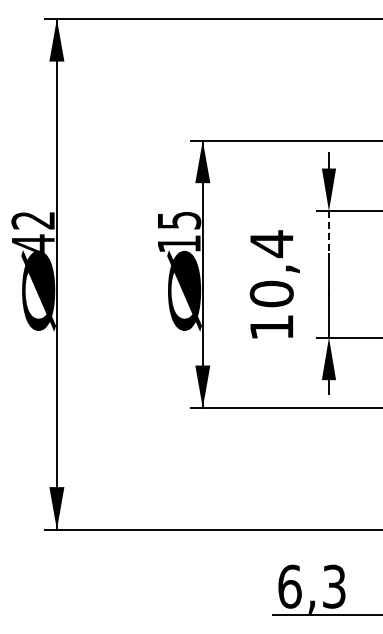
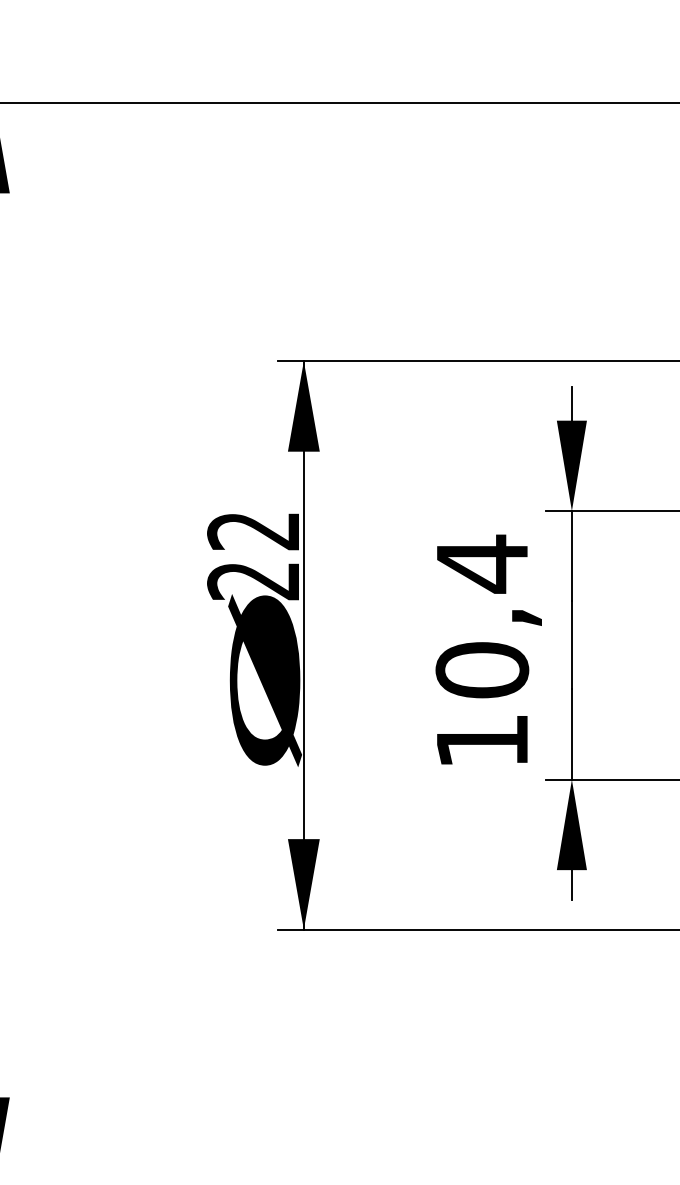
text: (179, 232) -> (254, 556), 15 -> 22
line: (328, 232) -> (570, 556), dashed -> solid
text: (274, 284) -> (488, 649), moved

